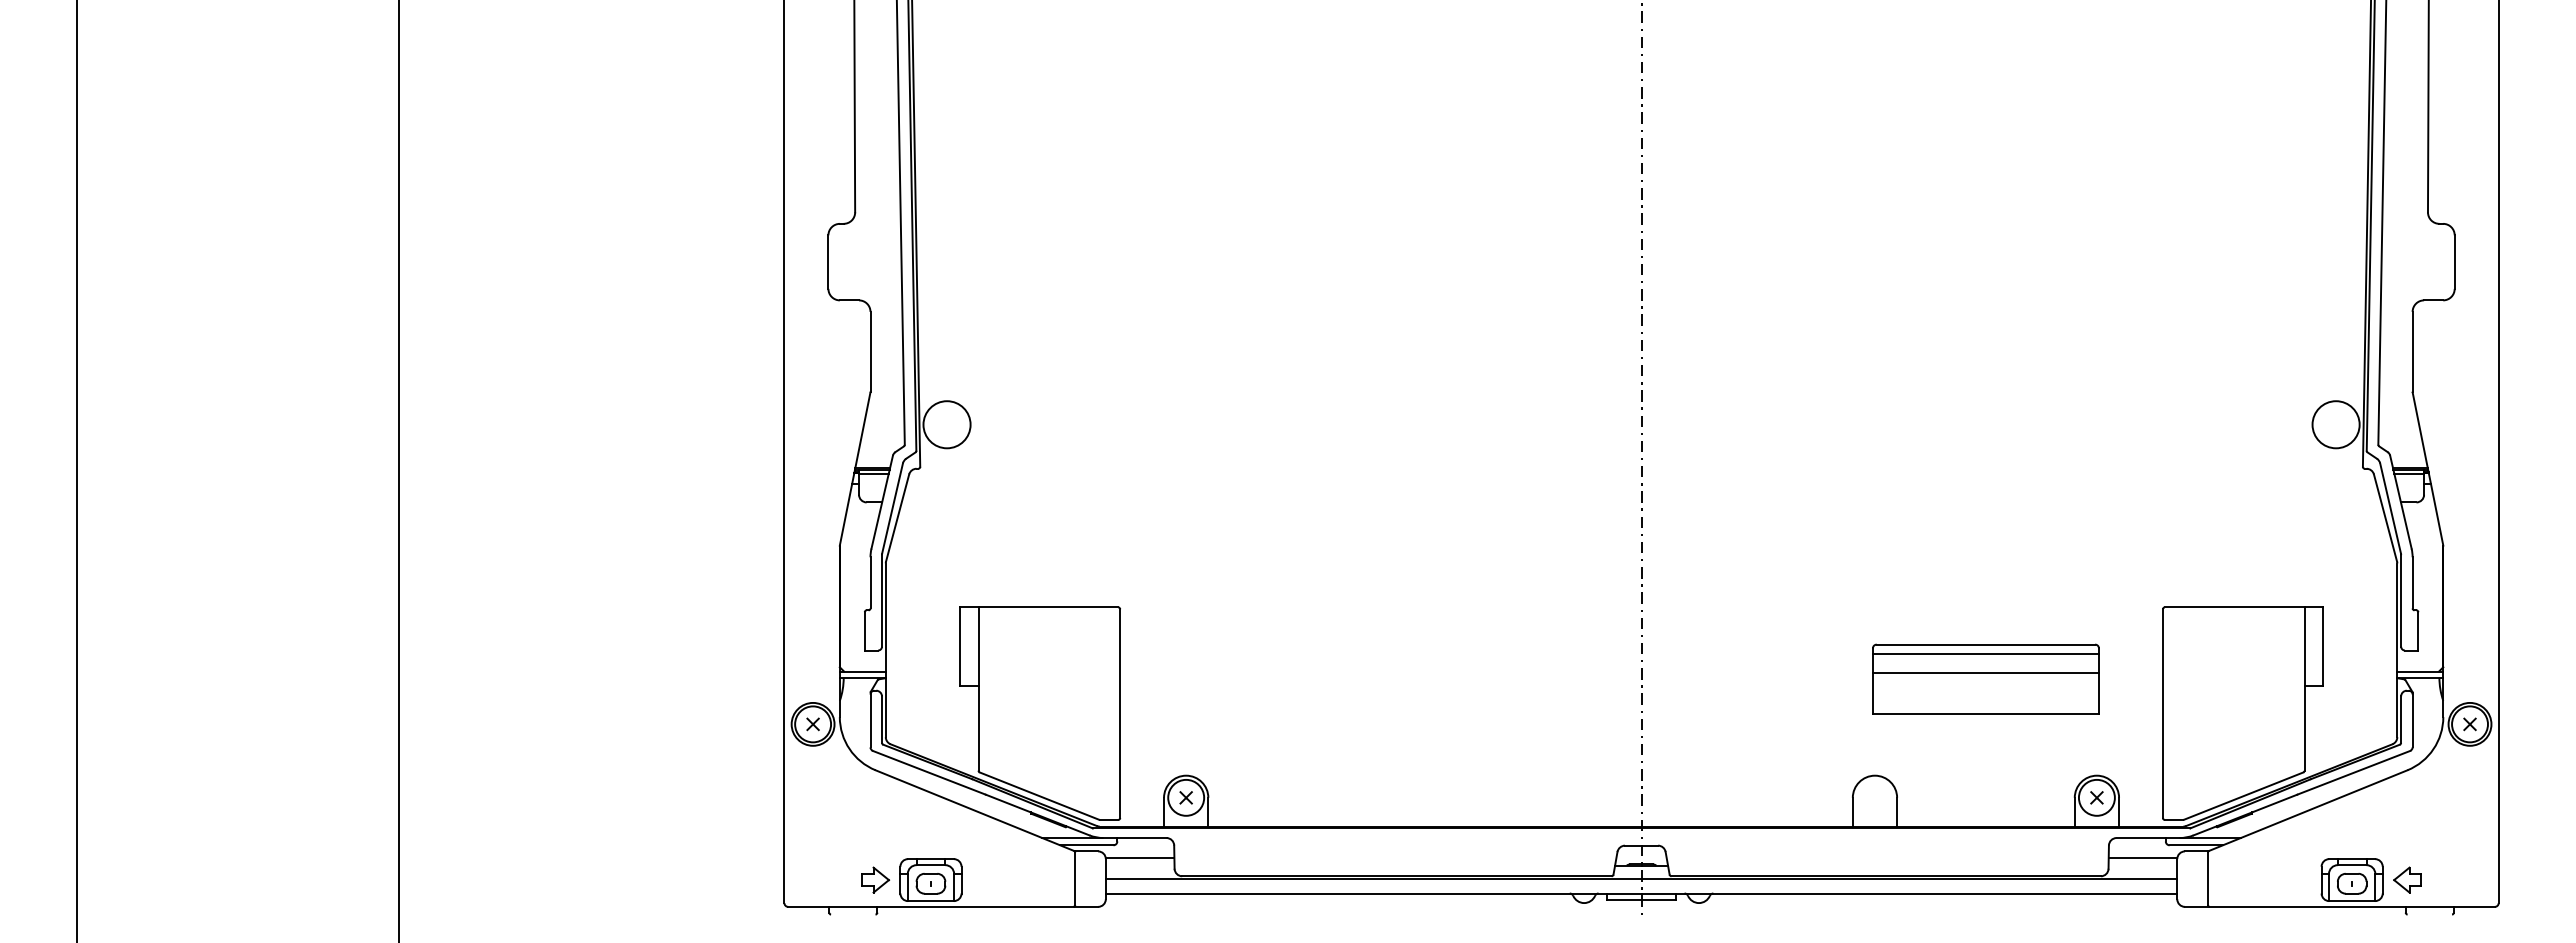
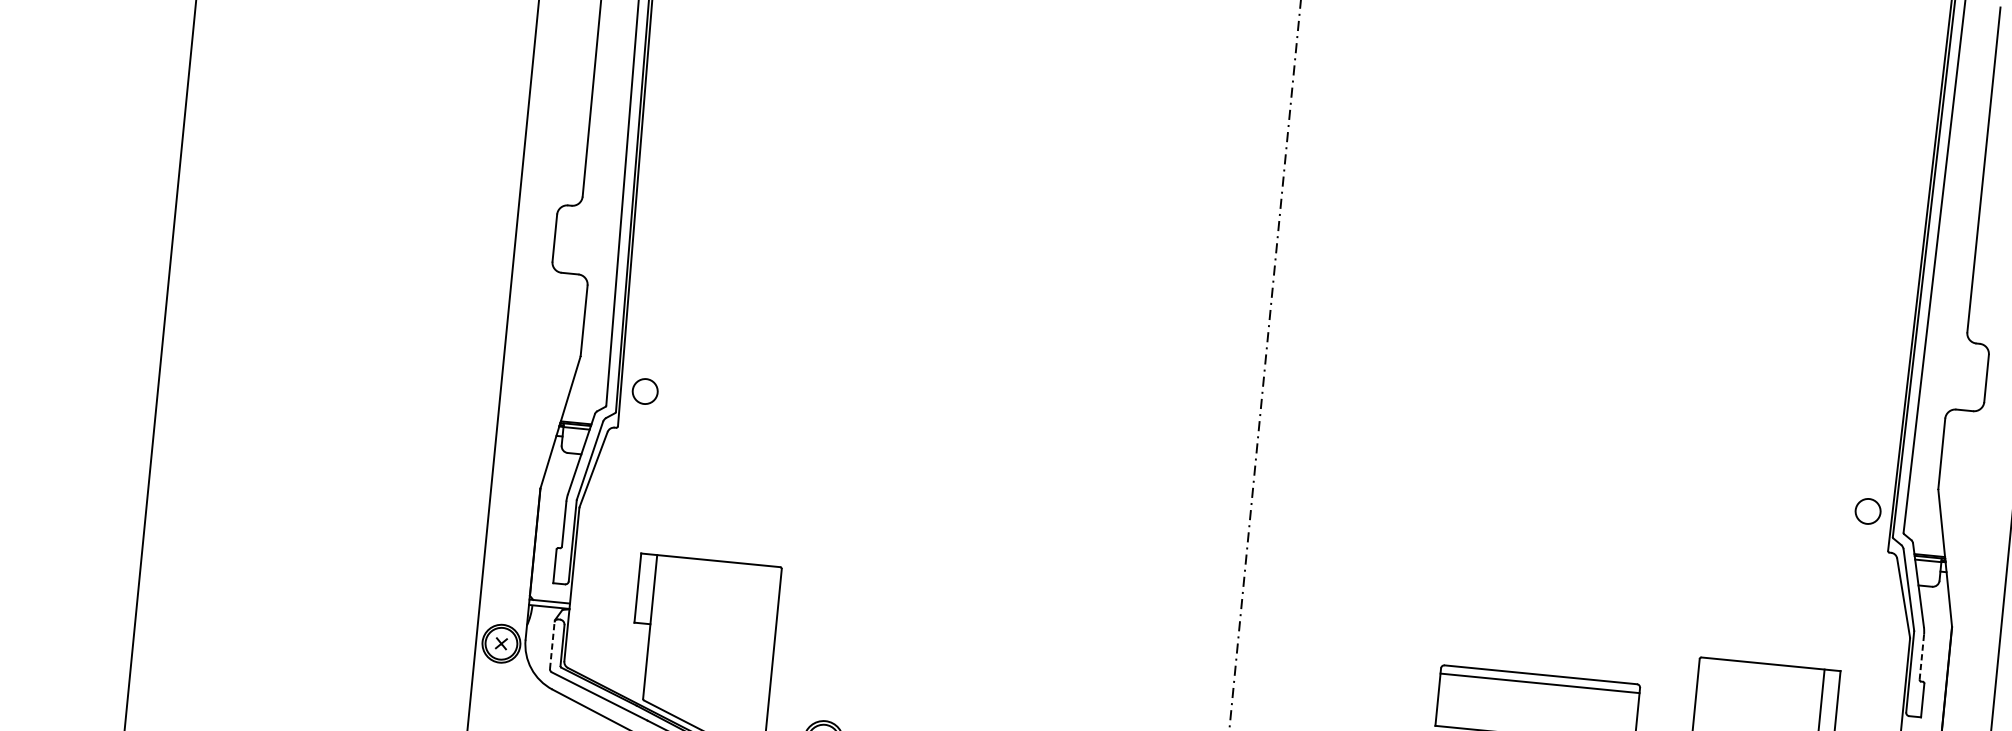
circle: (946, 424) -> (644, 391), size x0.6
circle: (2335, 424) -> (1867, 511), size x0.6
line: (2412, 582) -> (1921, 656), solid -> dashed
line: (1985, 673) -> (1537, 700), removed
line: (870, 719) -> (552, 644), solid -> dashed

